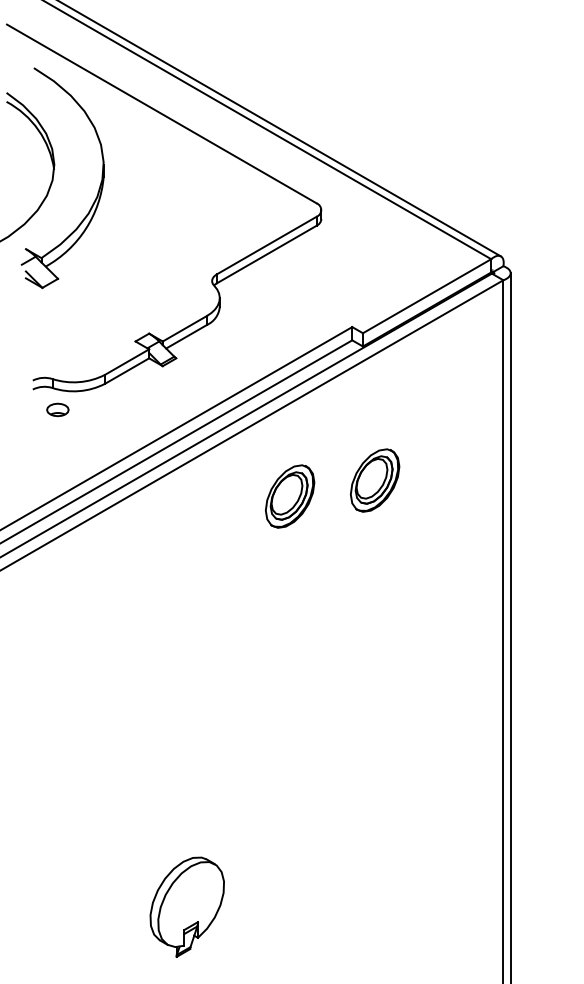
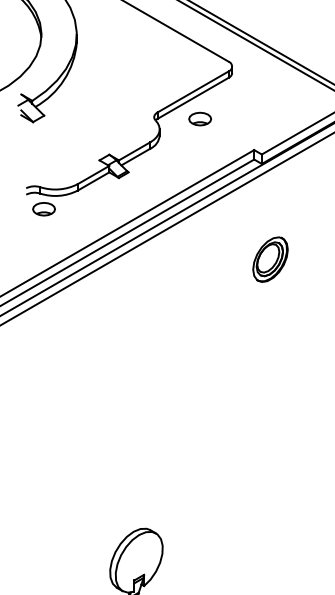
part: (276, 283) -> (200, 118), added
part: (57, 409) -> (43, 208), size x1.43
part: (290, 496) -> (210, 271), removed

